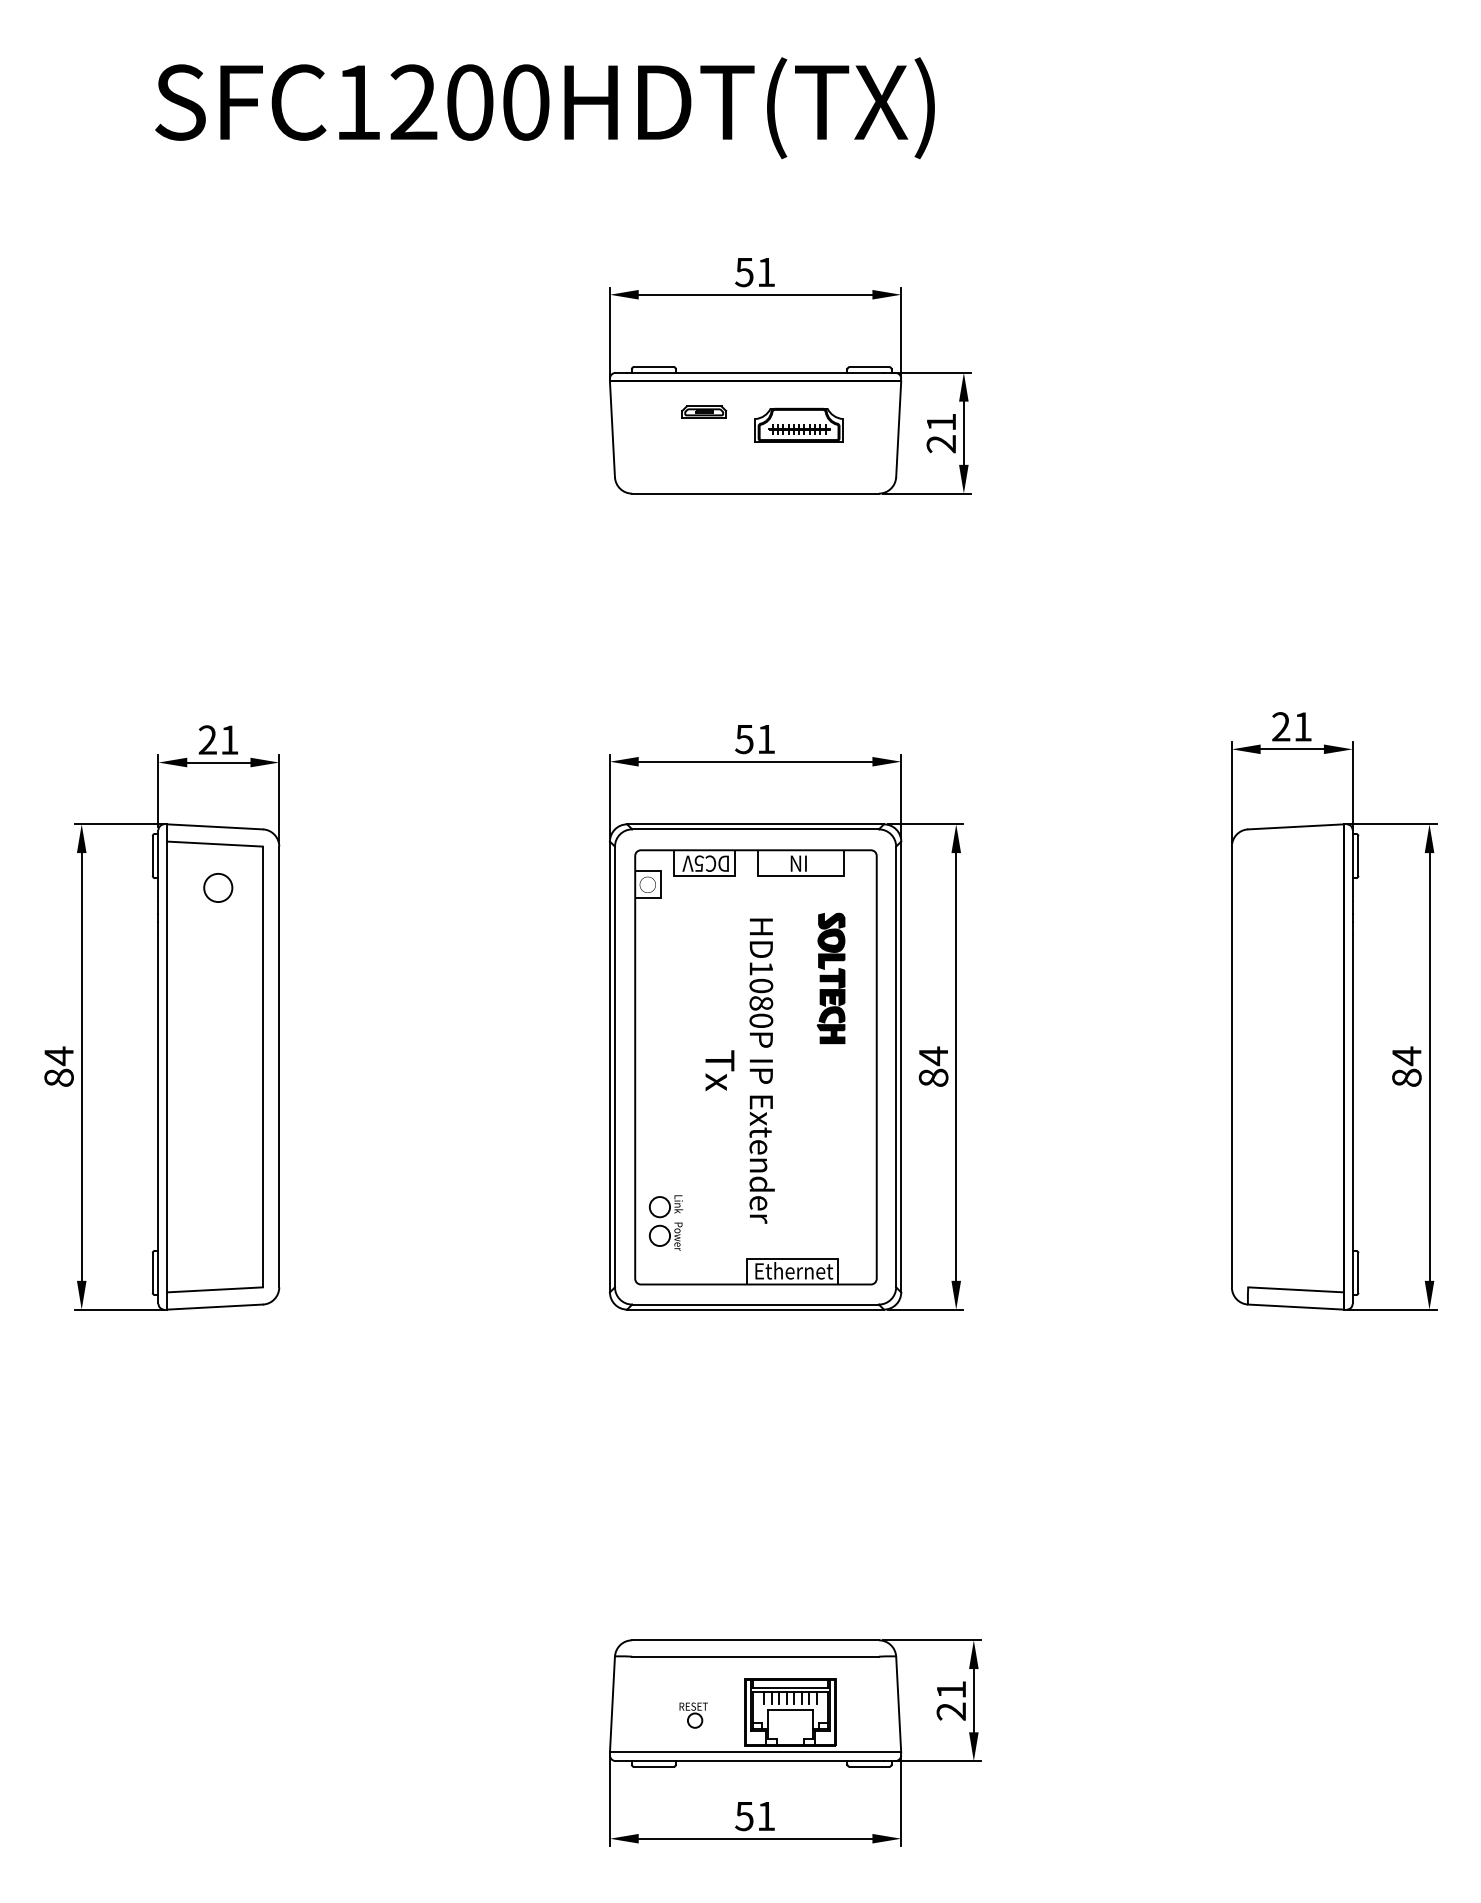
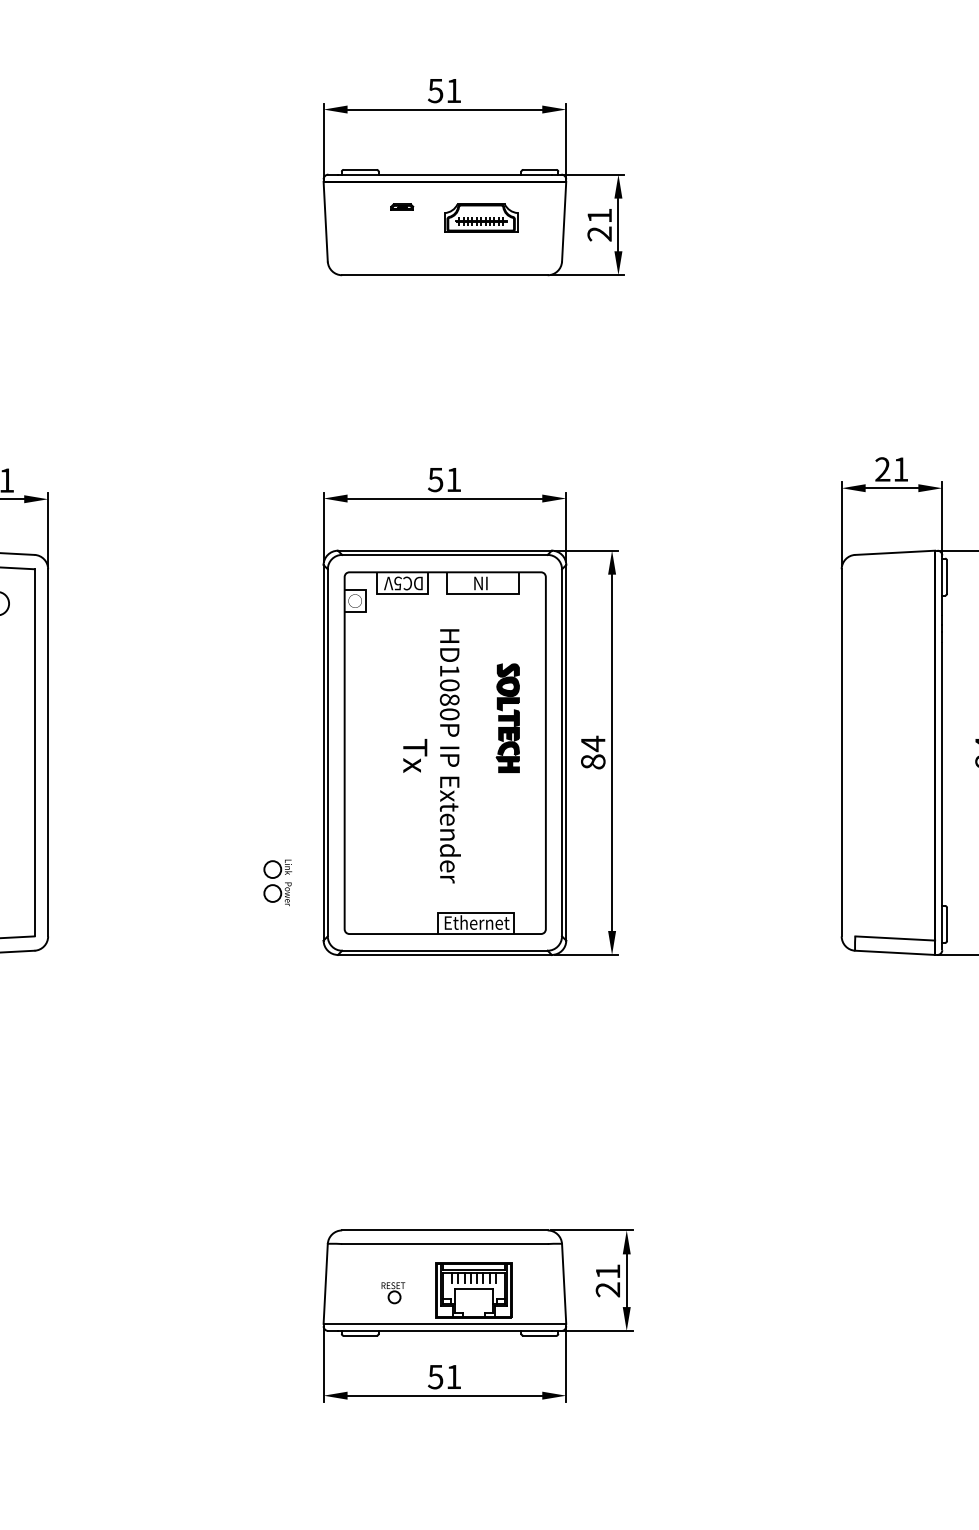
part: (704, 411) -> (402, 206), size x0.6
part: (830, 978) -> (507, 718), moved
part: (665, 1222) -> (277, 882), moved

